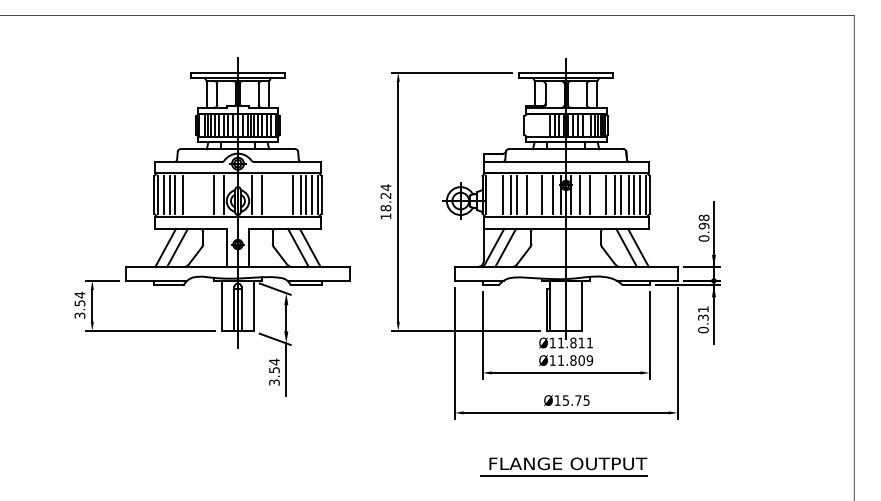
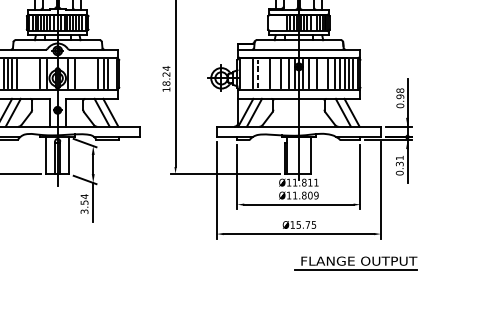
line: (311, 194) -> (111, 73), removed
line: (510, 194) -> (258, 73), solid -> dashed
line: (517, 194) -> (263, 73), removed
part: (563, 466) -> (355, 263), moved

